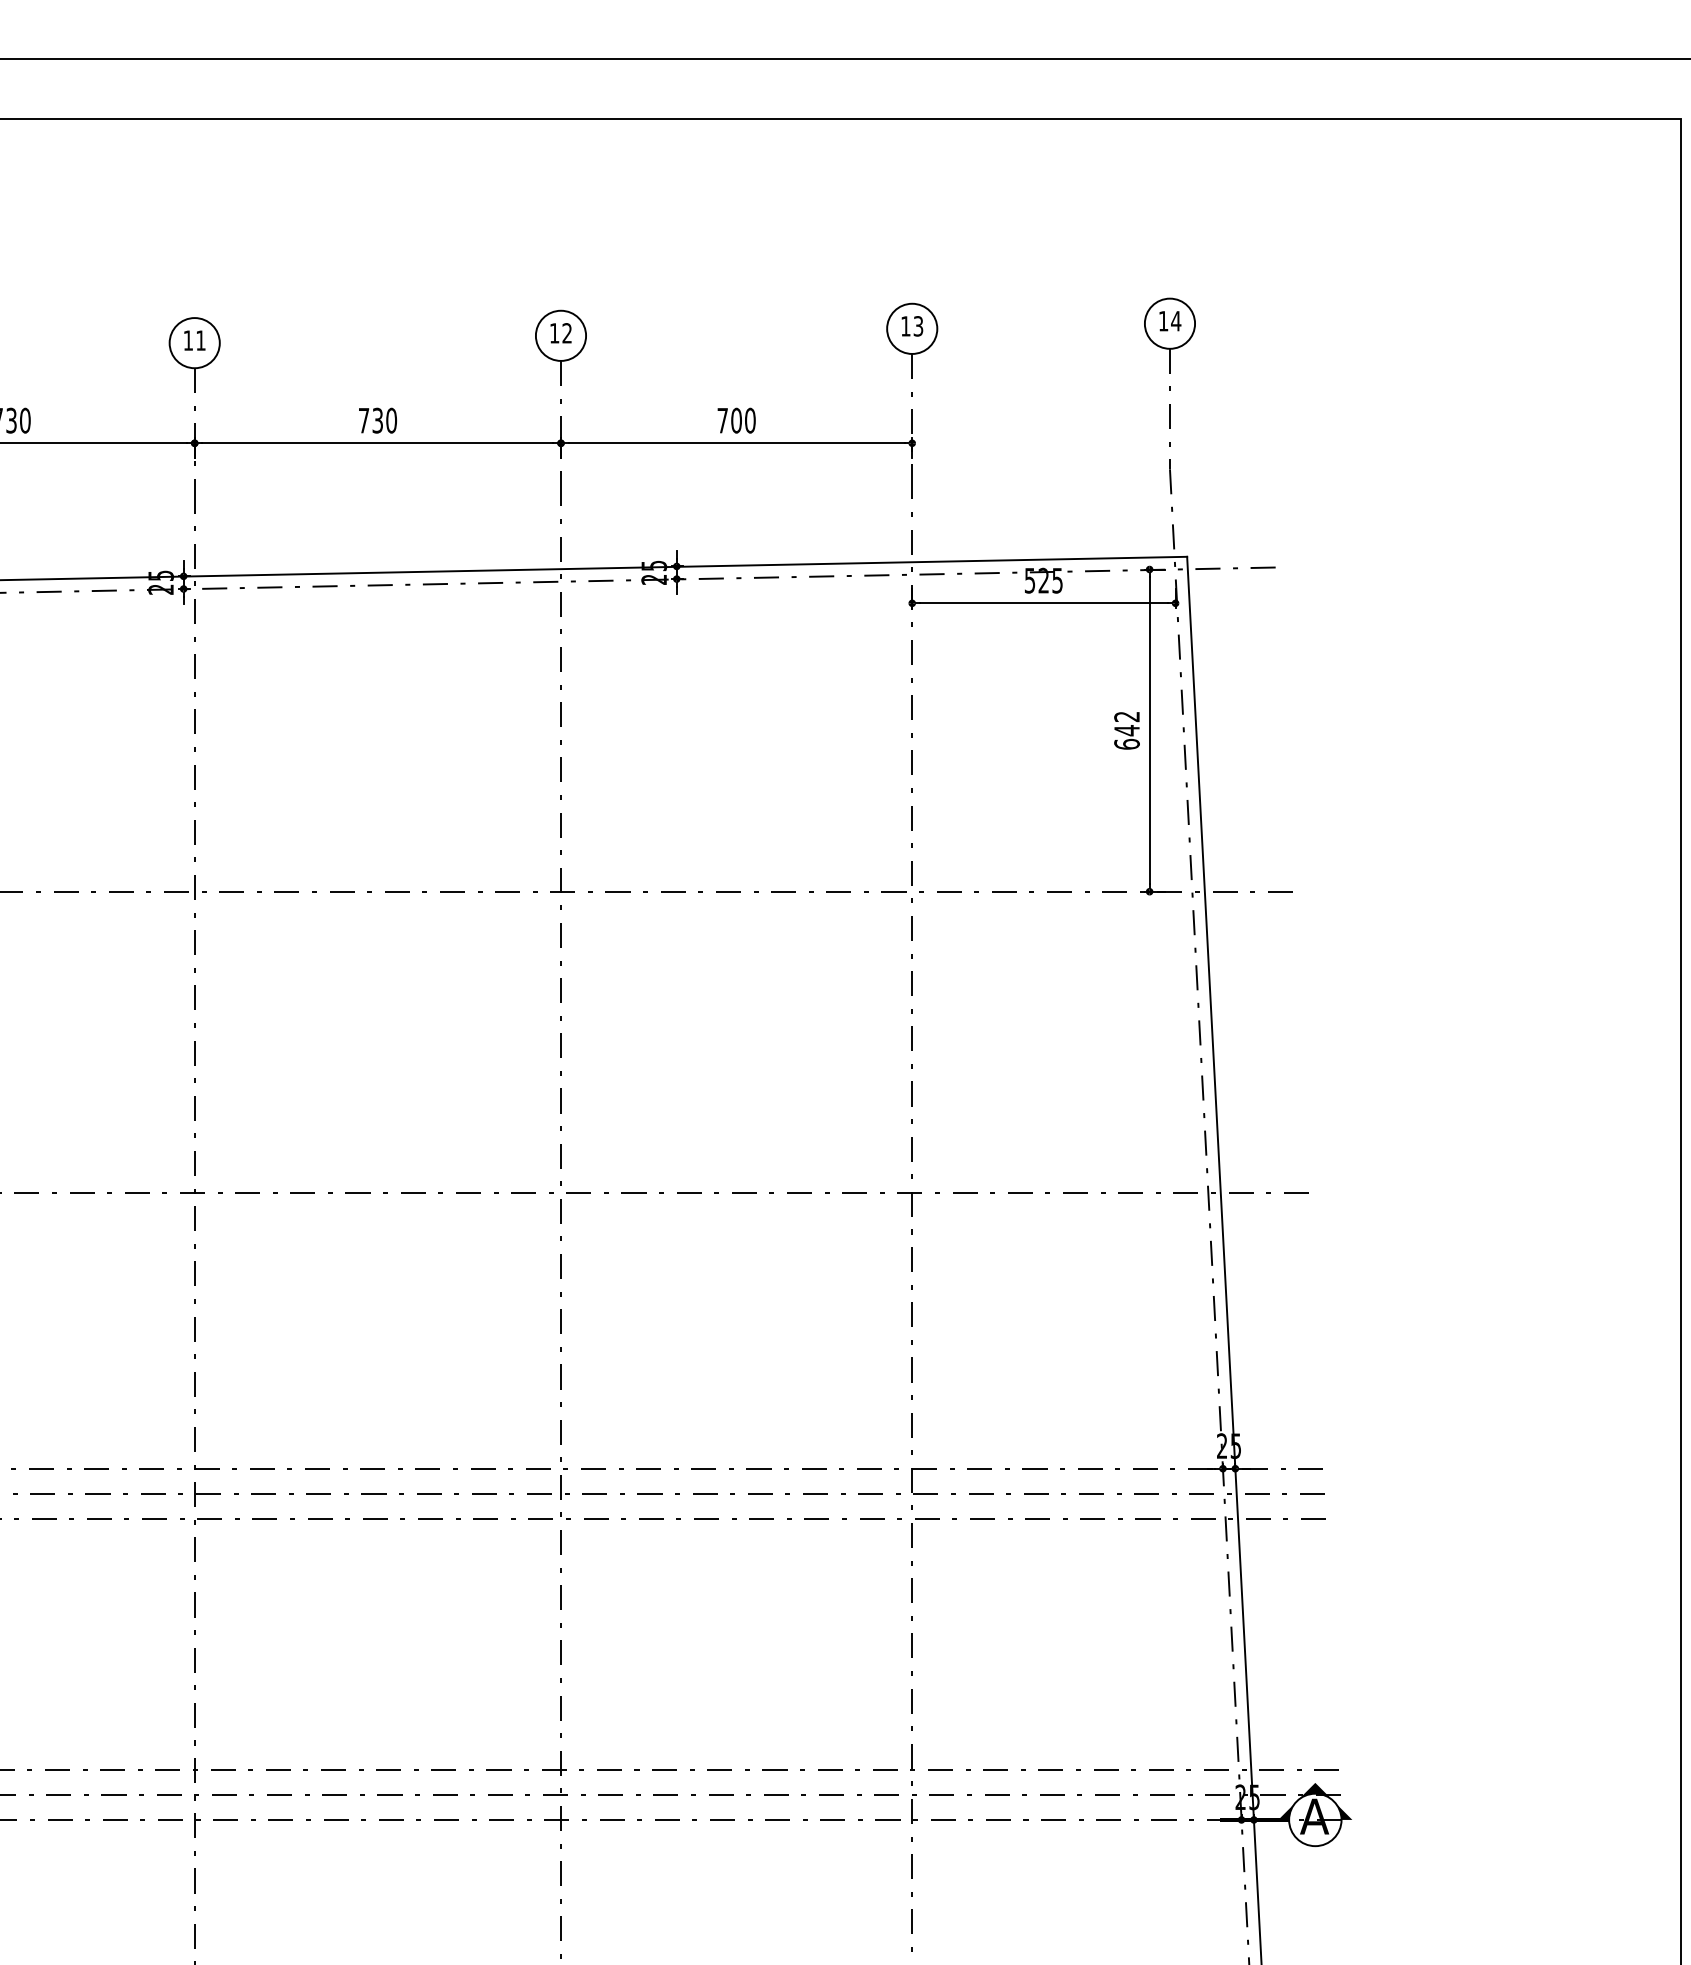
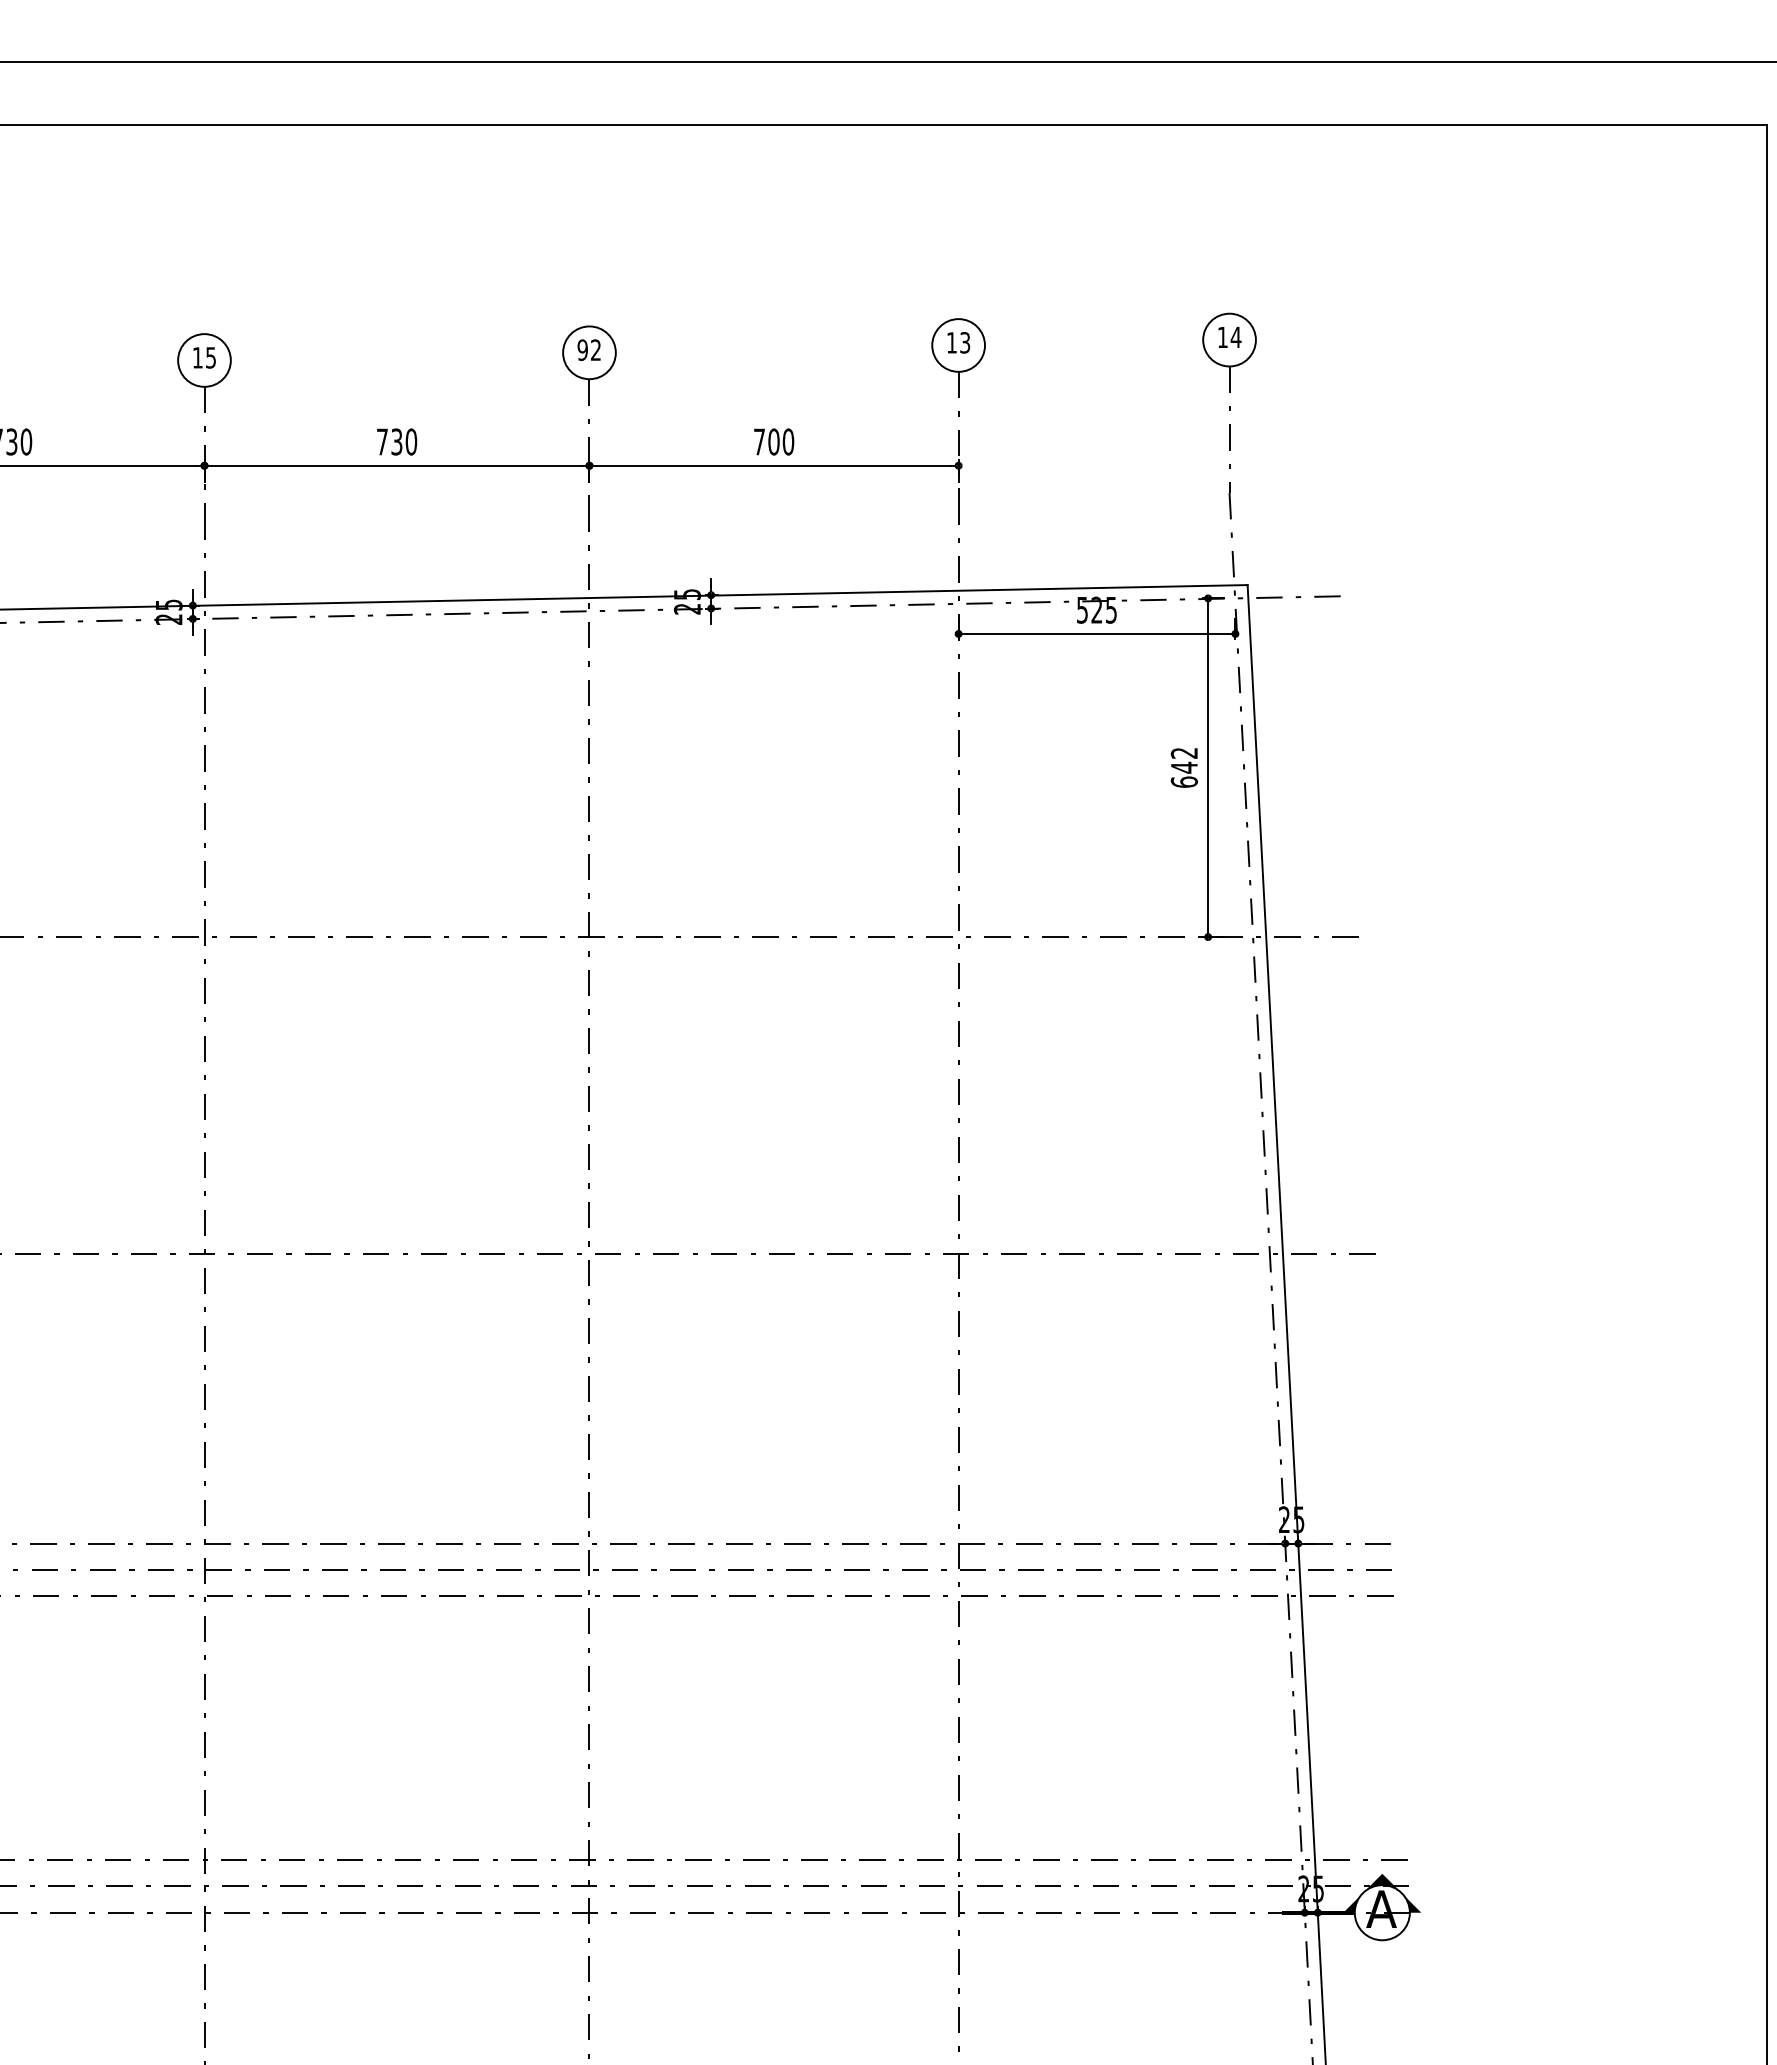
text: (554, 333) -> (582, 350), 12 -> 92
text: (200, 340) -> (210, 357), 11 -> 15

